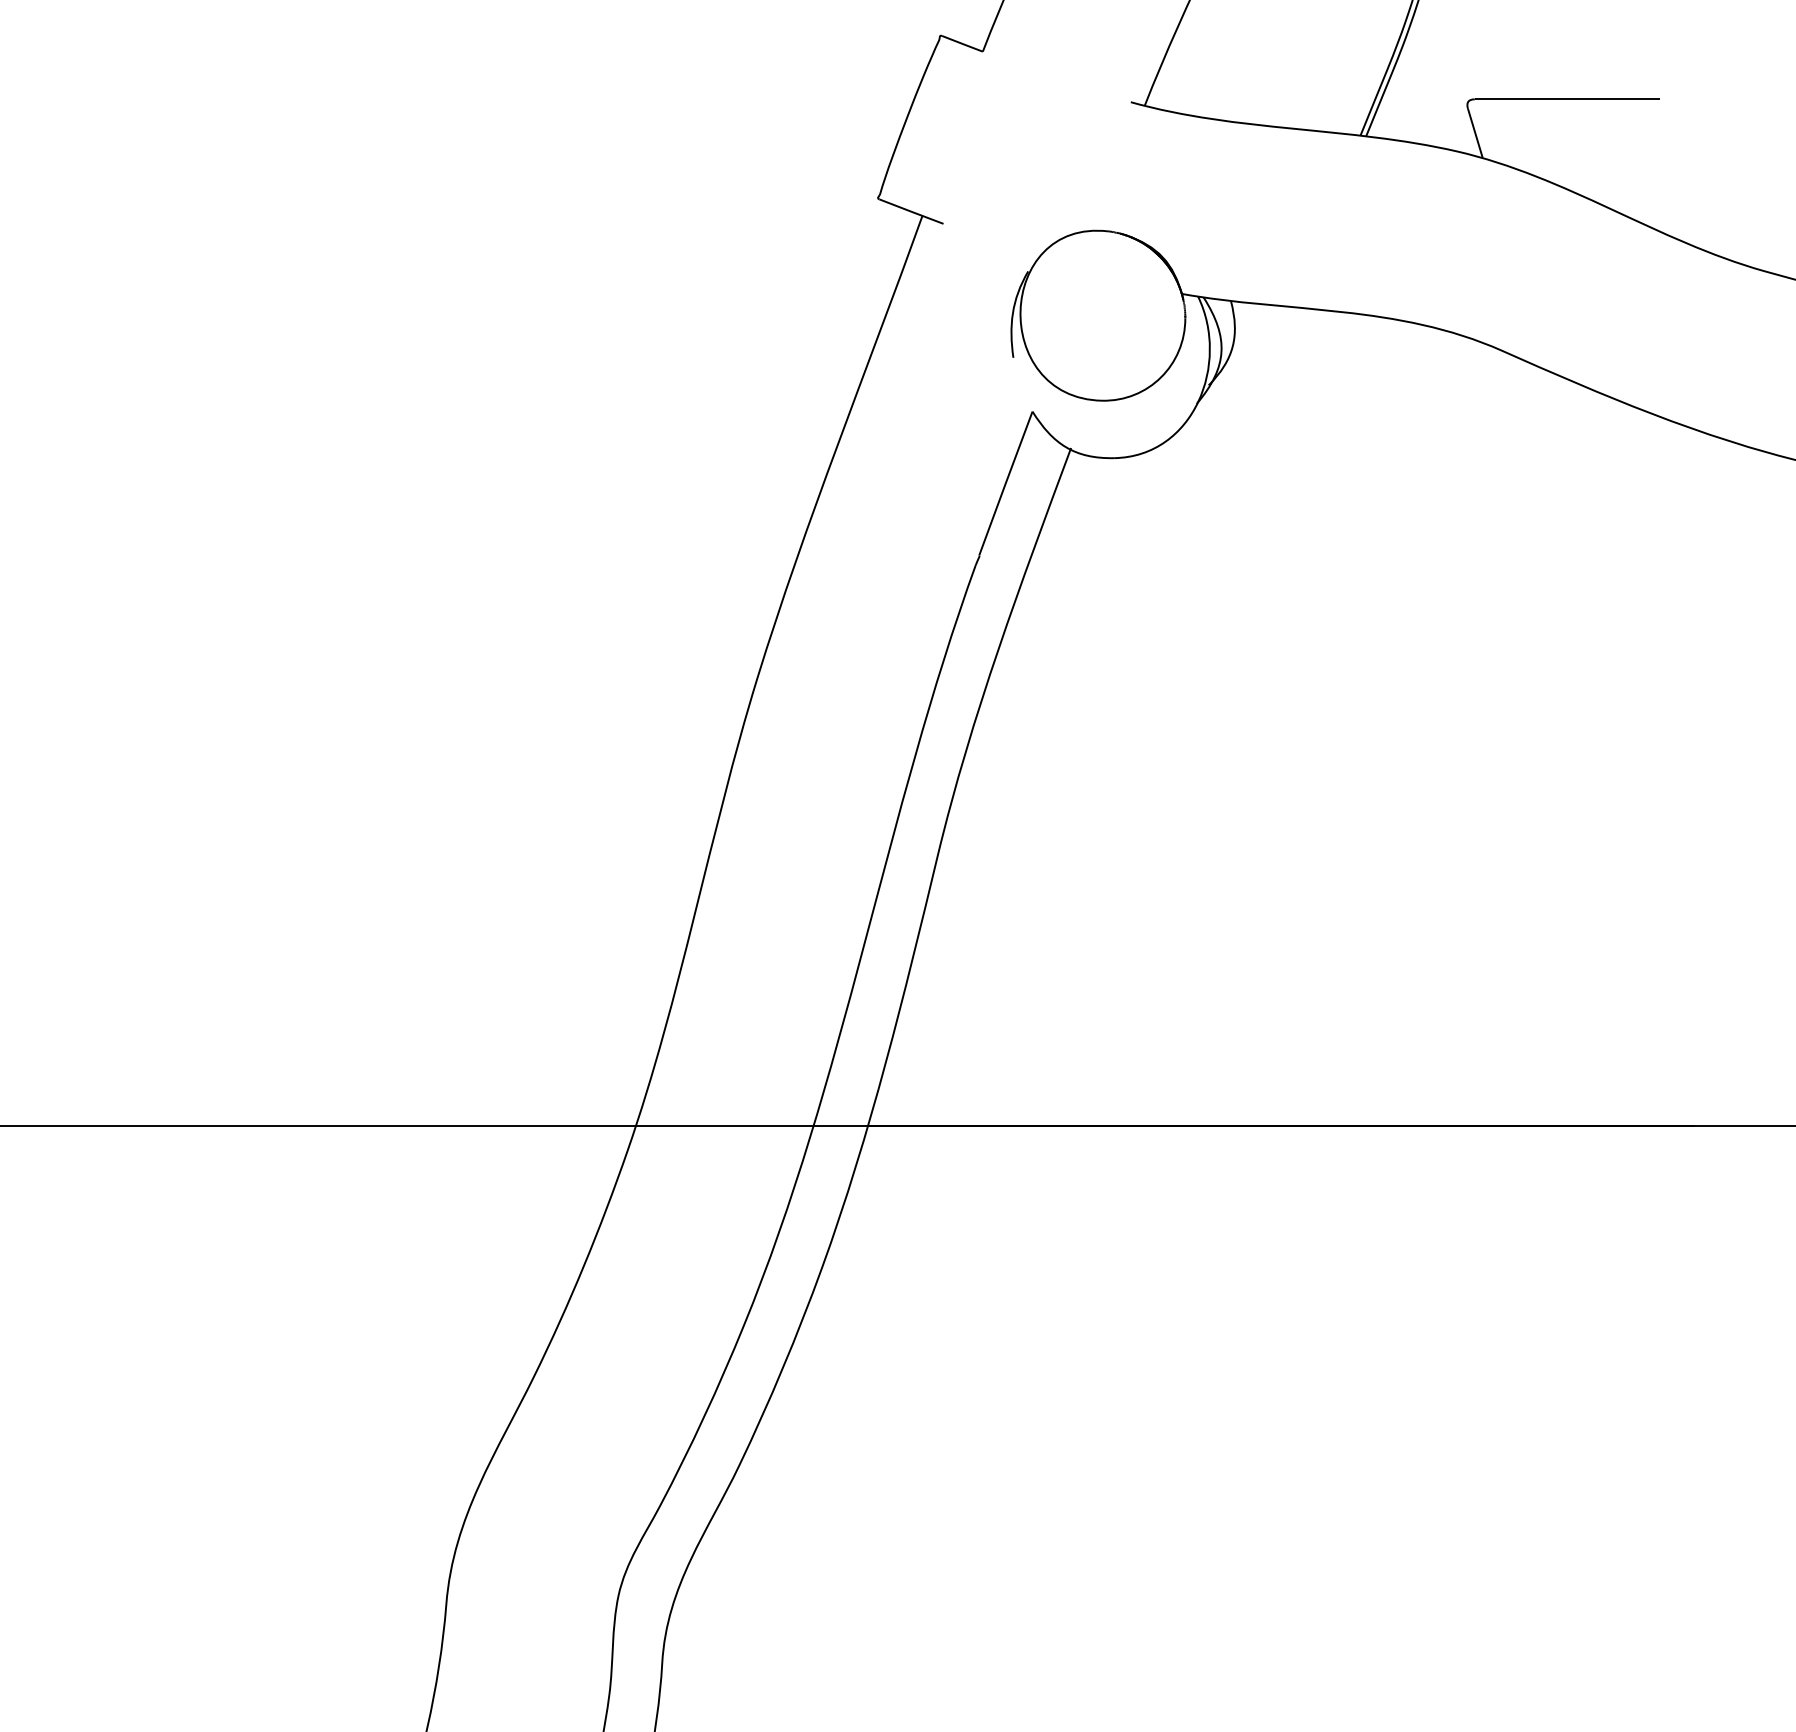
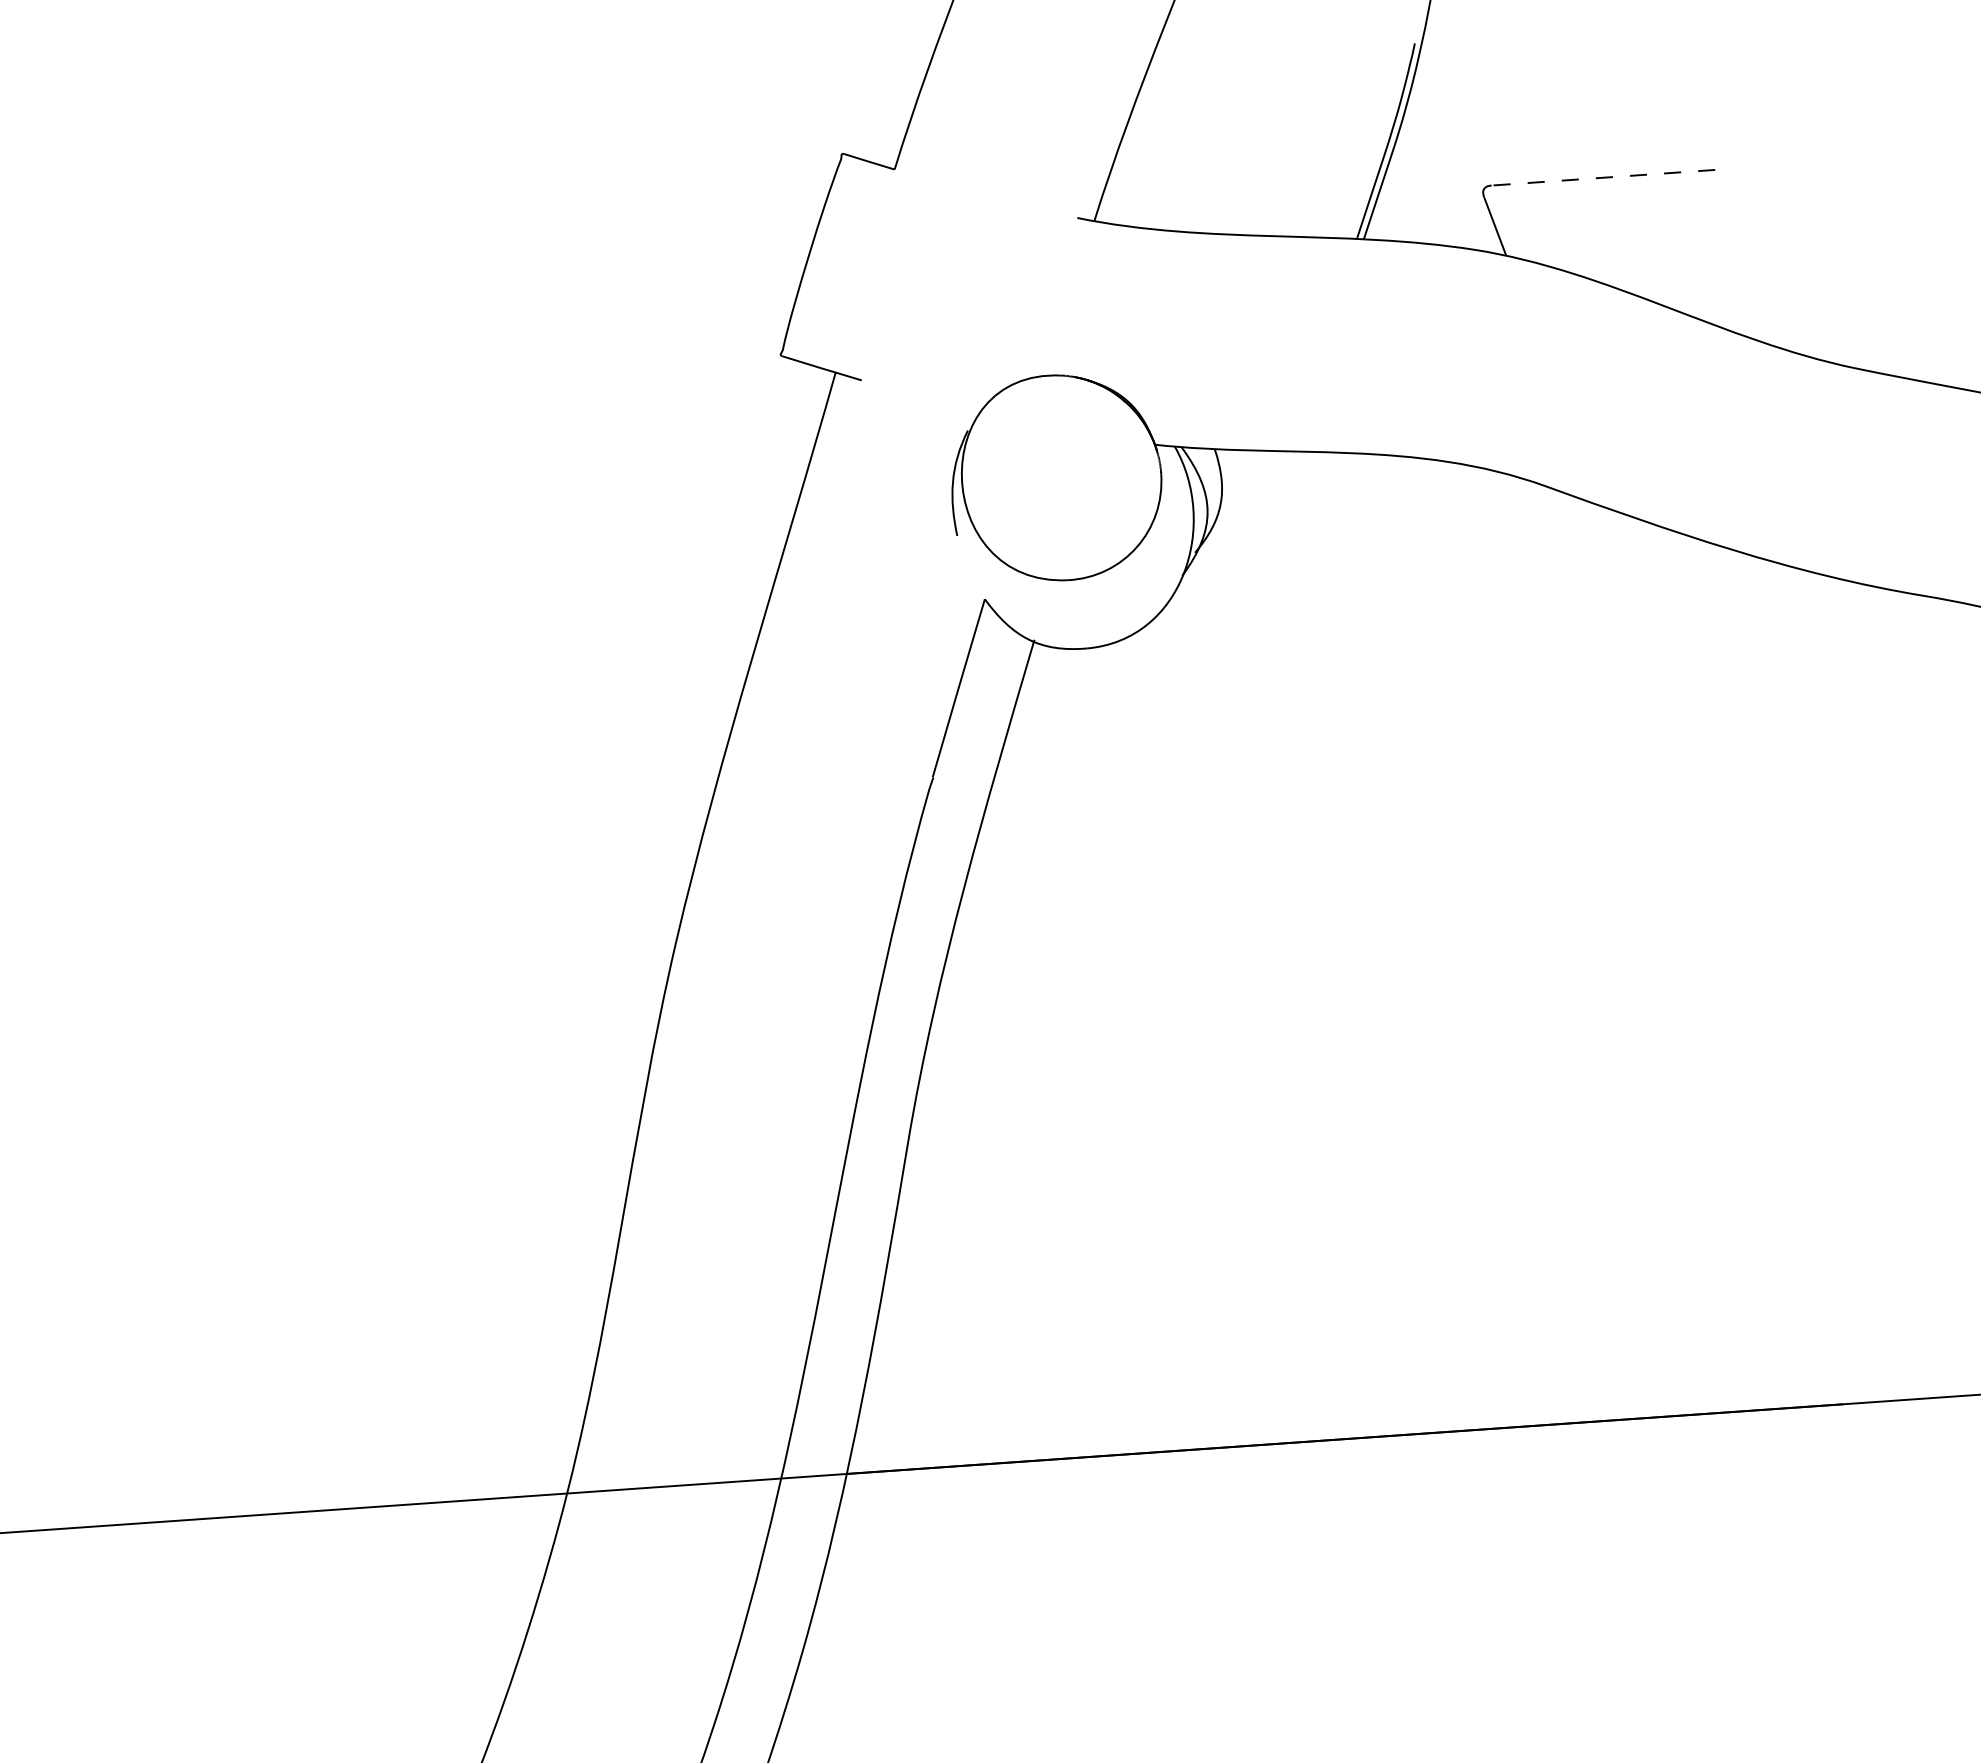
line: (1567, 99) -> (1603, 177), solid -> dashed

